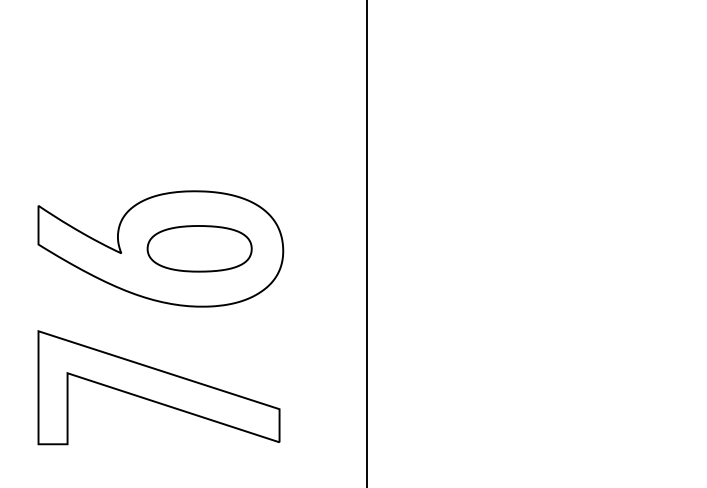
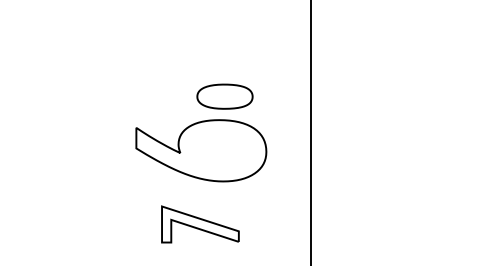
part: (198, 248) -> (224, 96), moved
part: (159, 387) -> (200, 224), size x0.6

